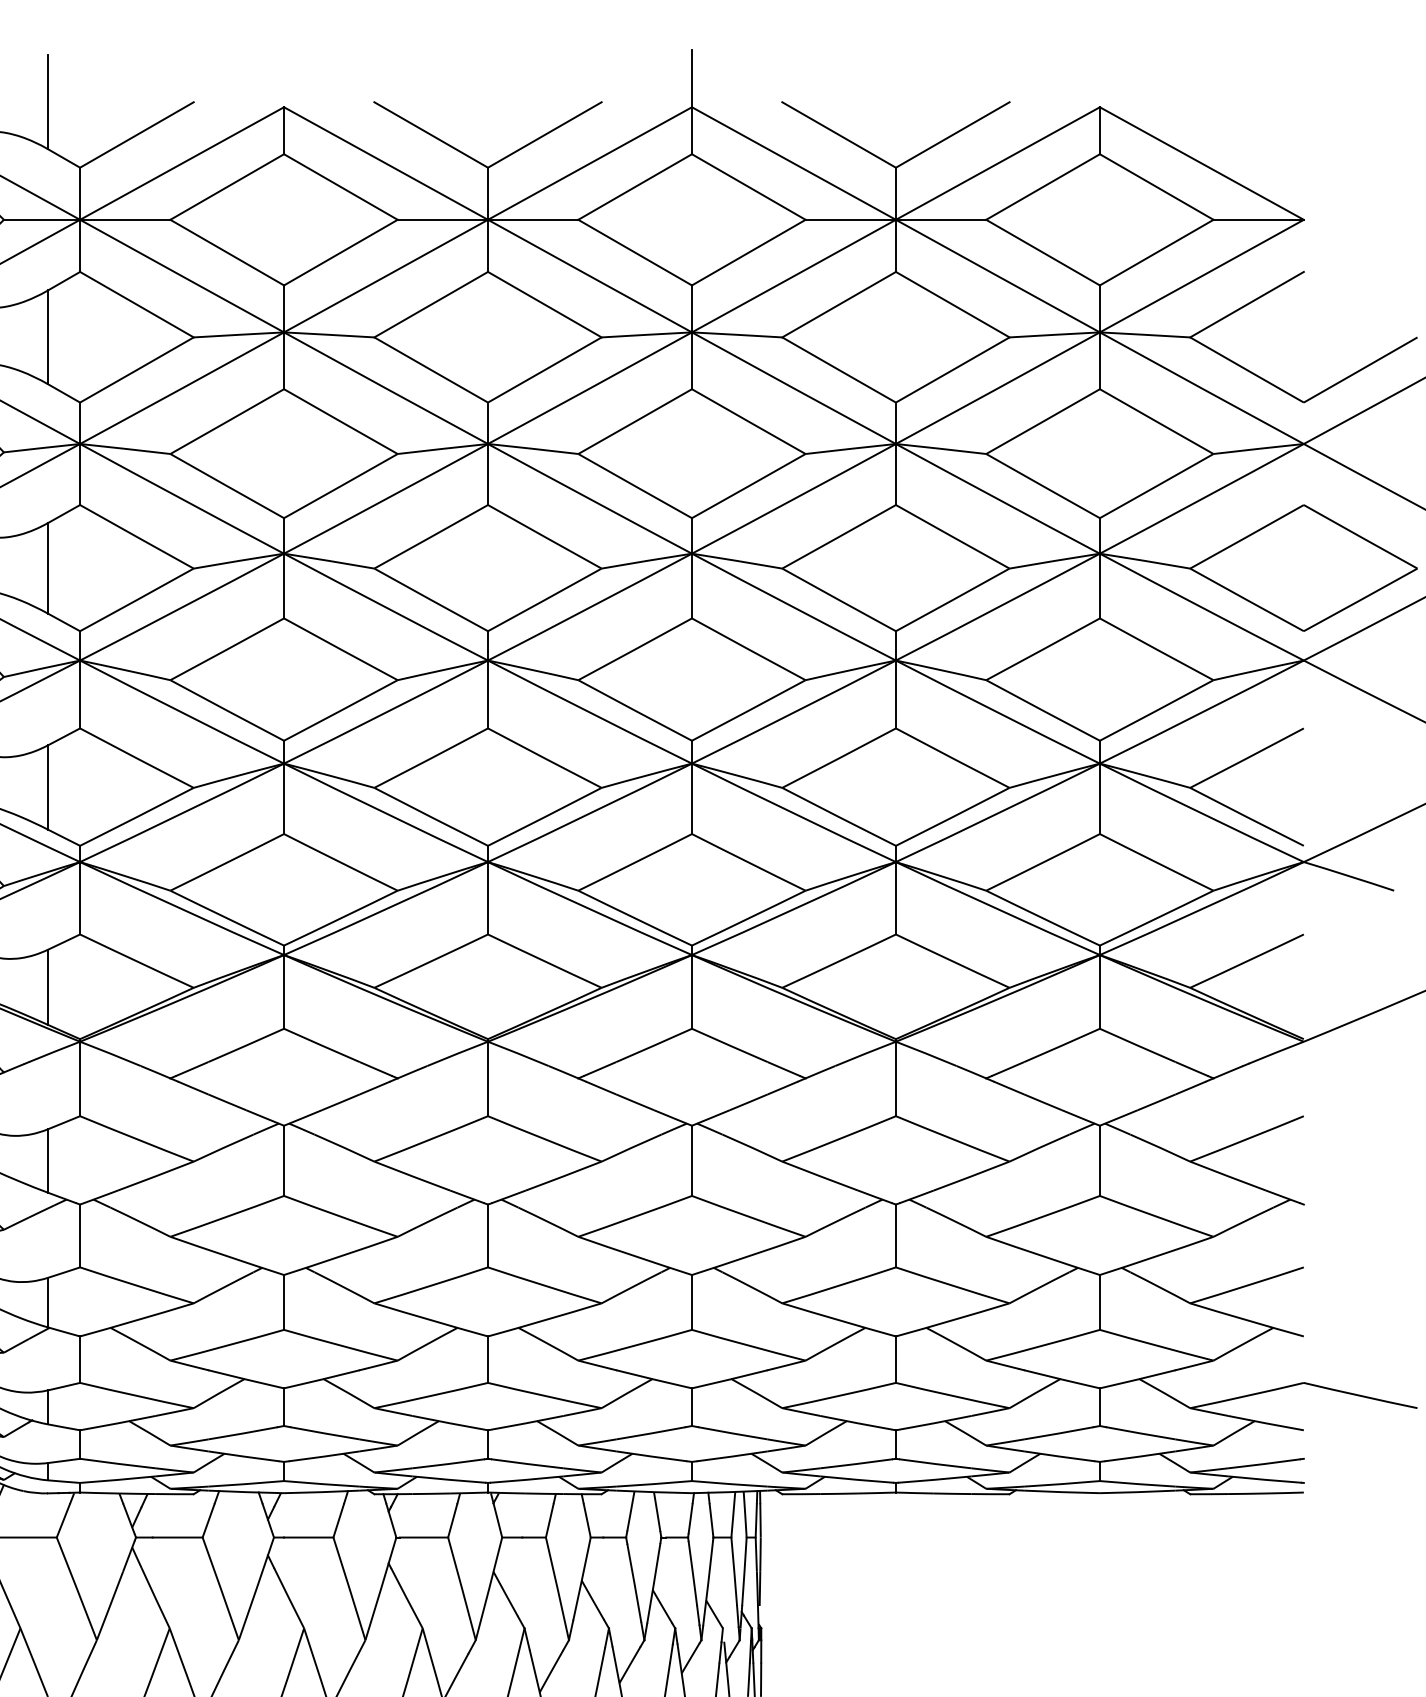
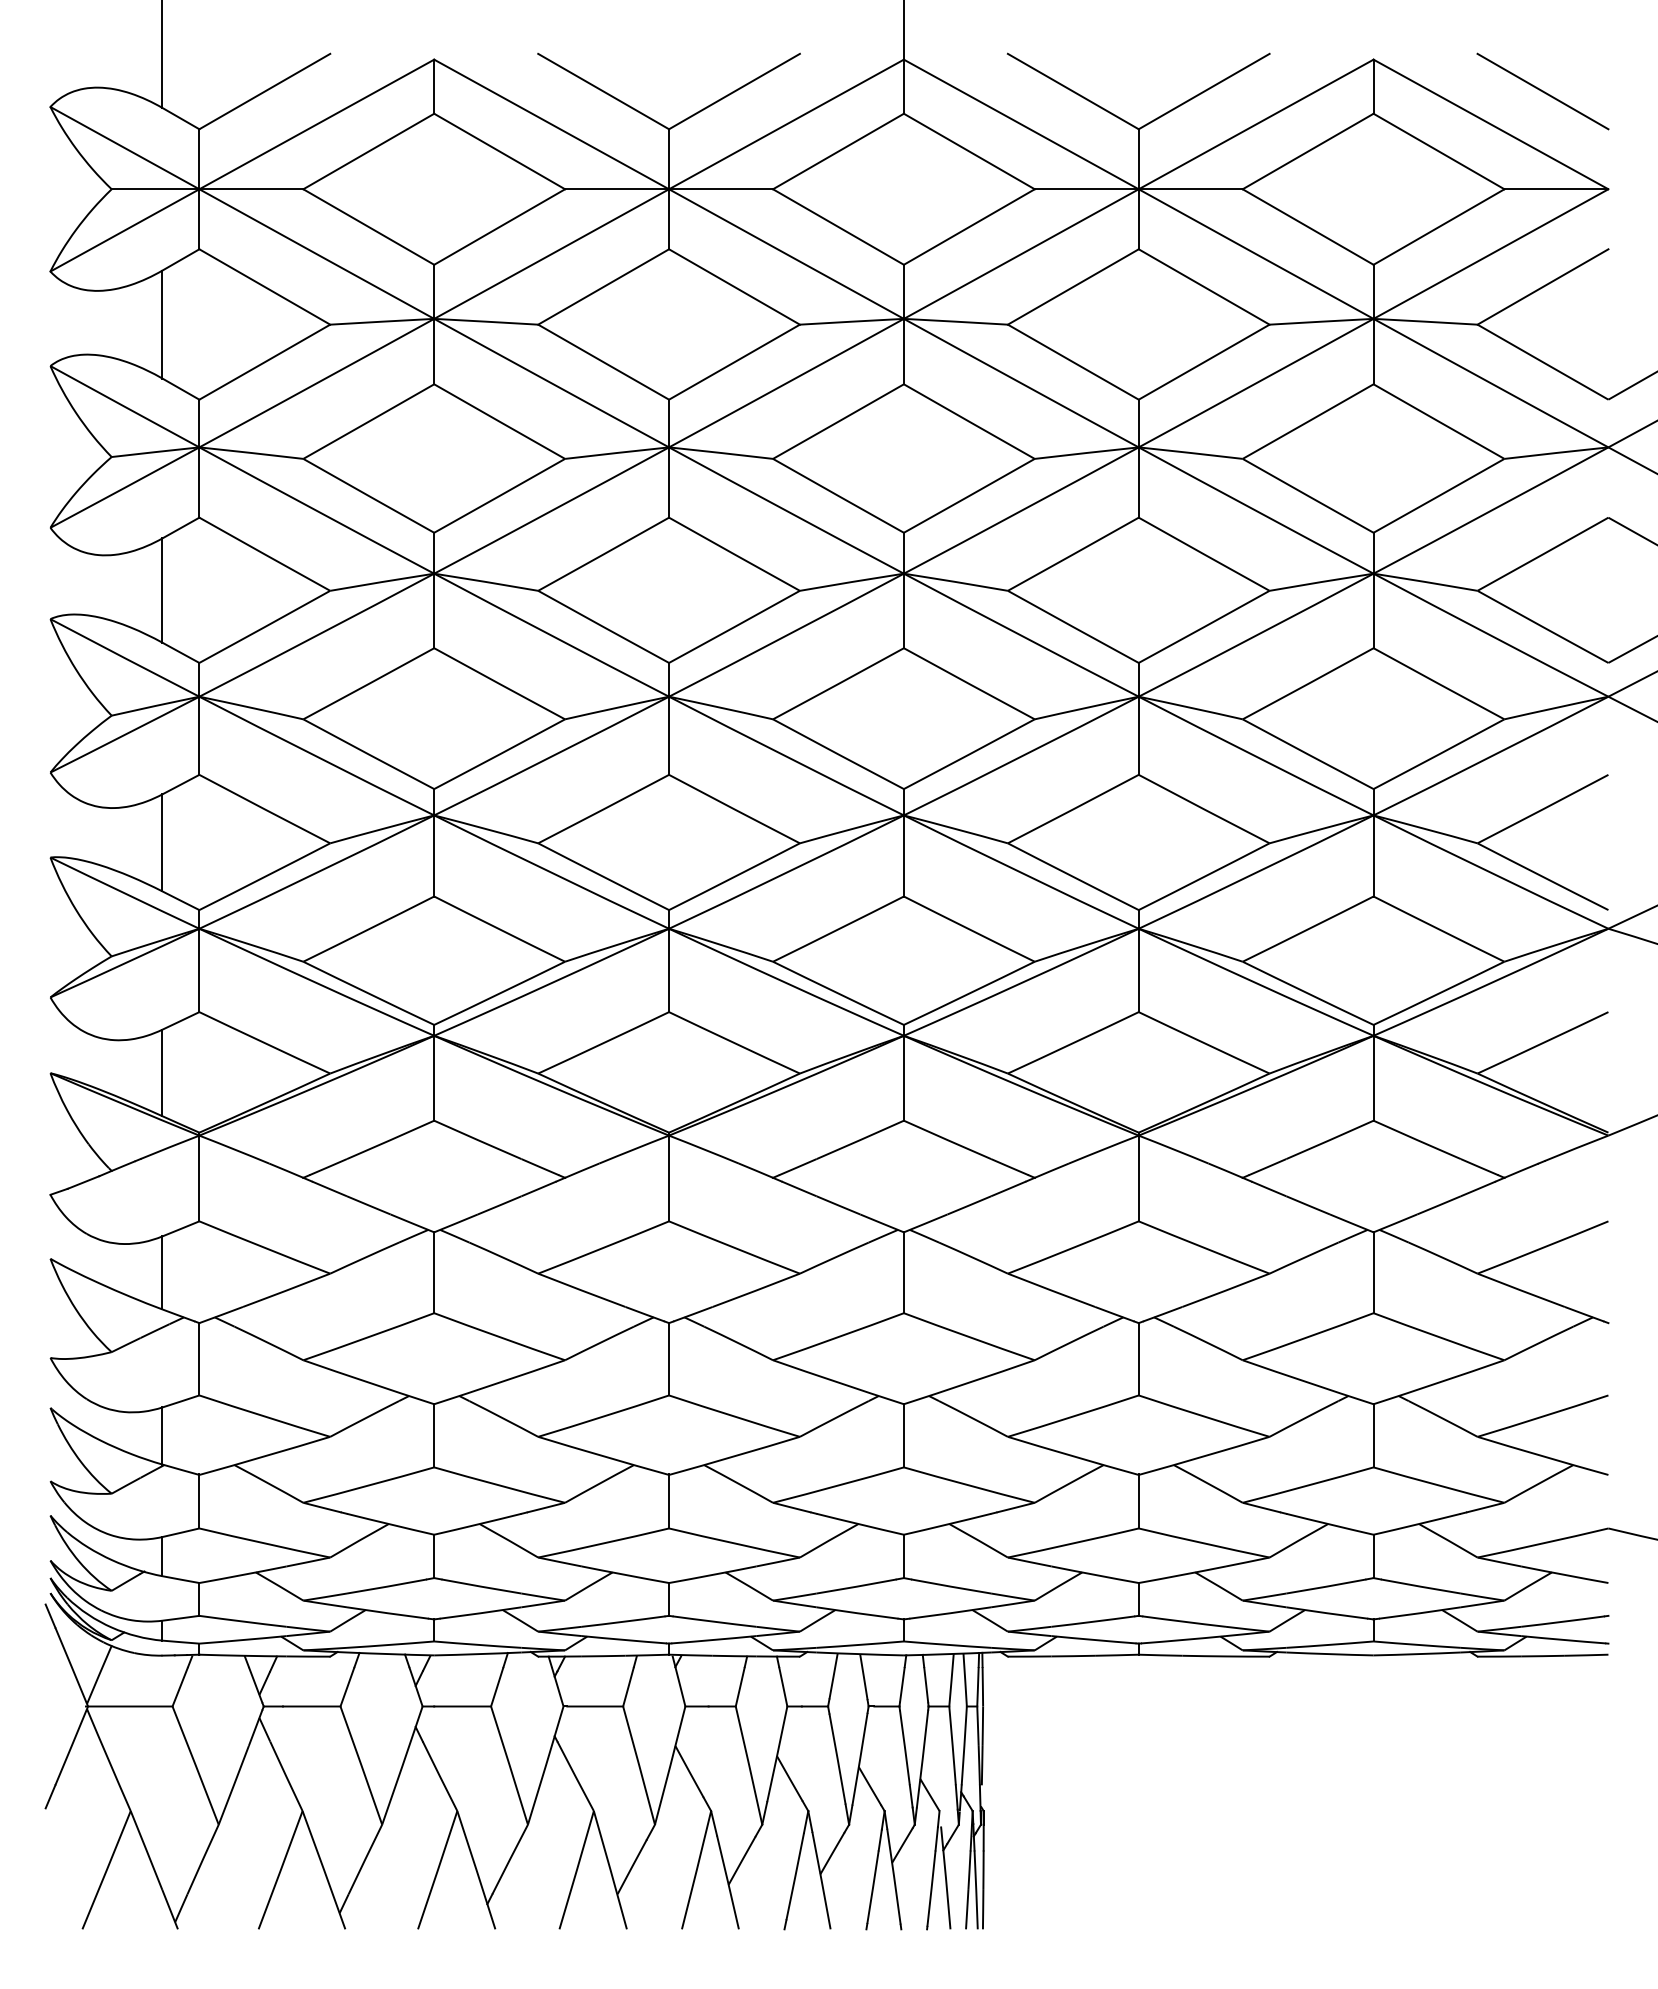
line: (1246, 134) -> (1542, 91), added

